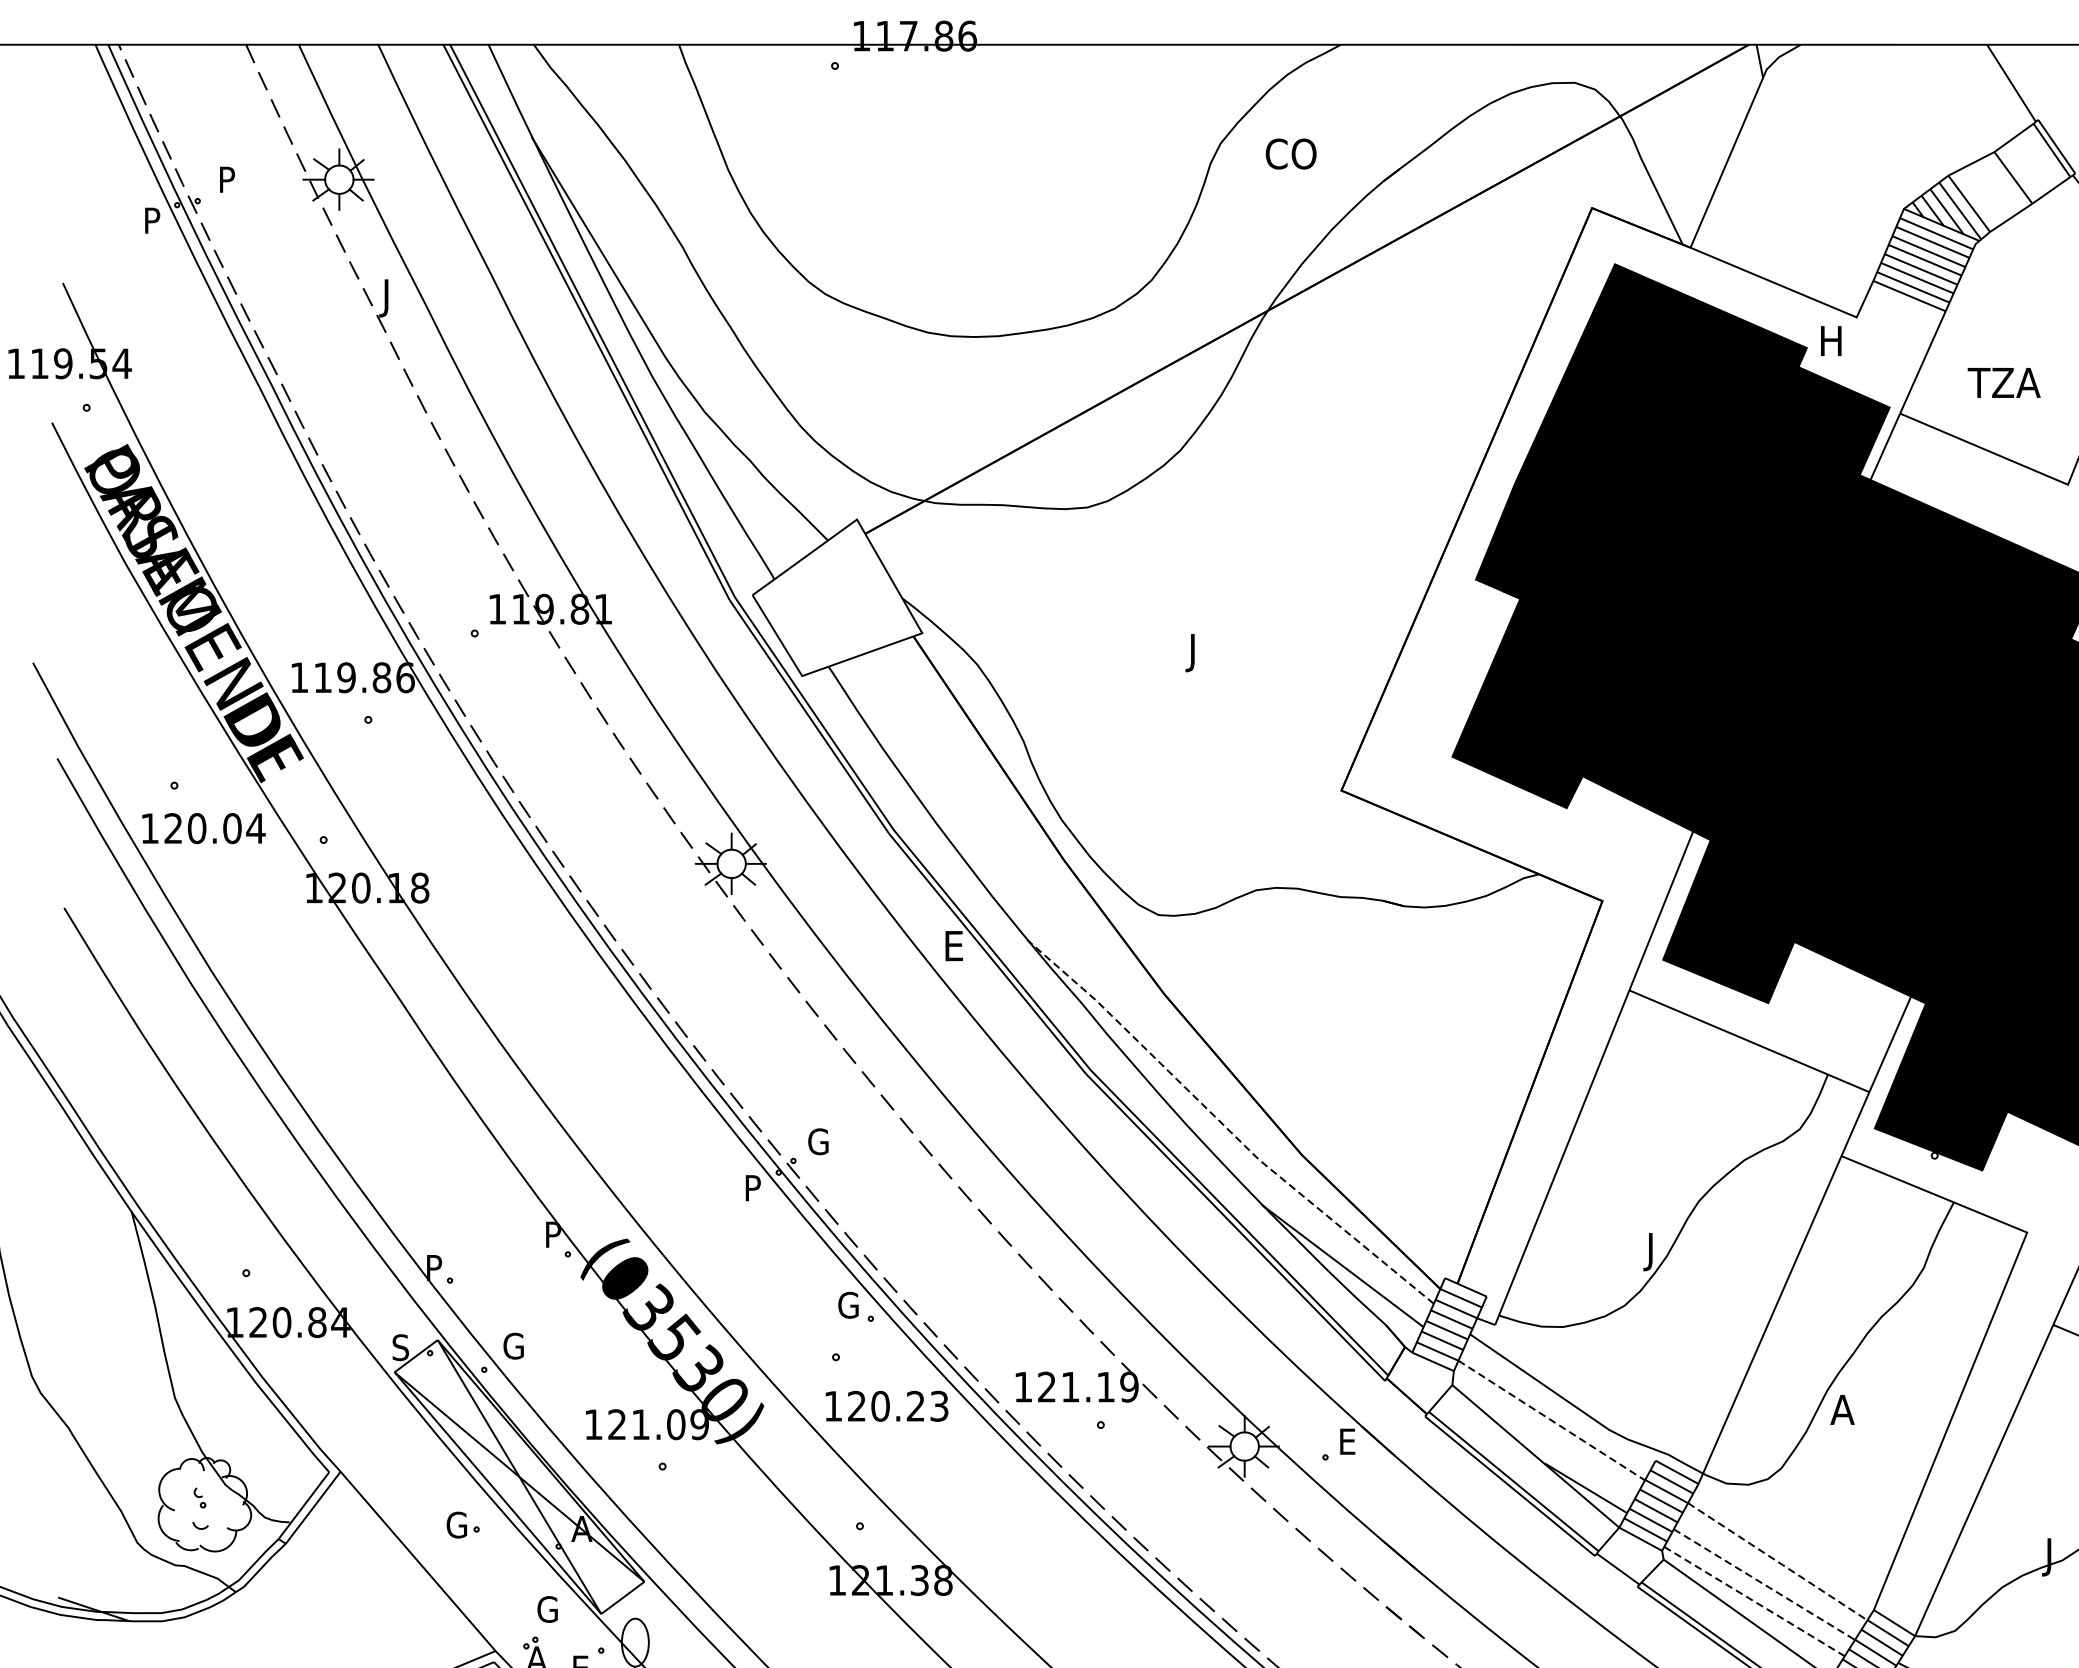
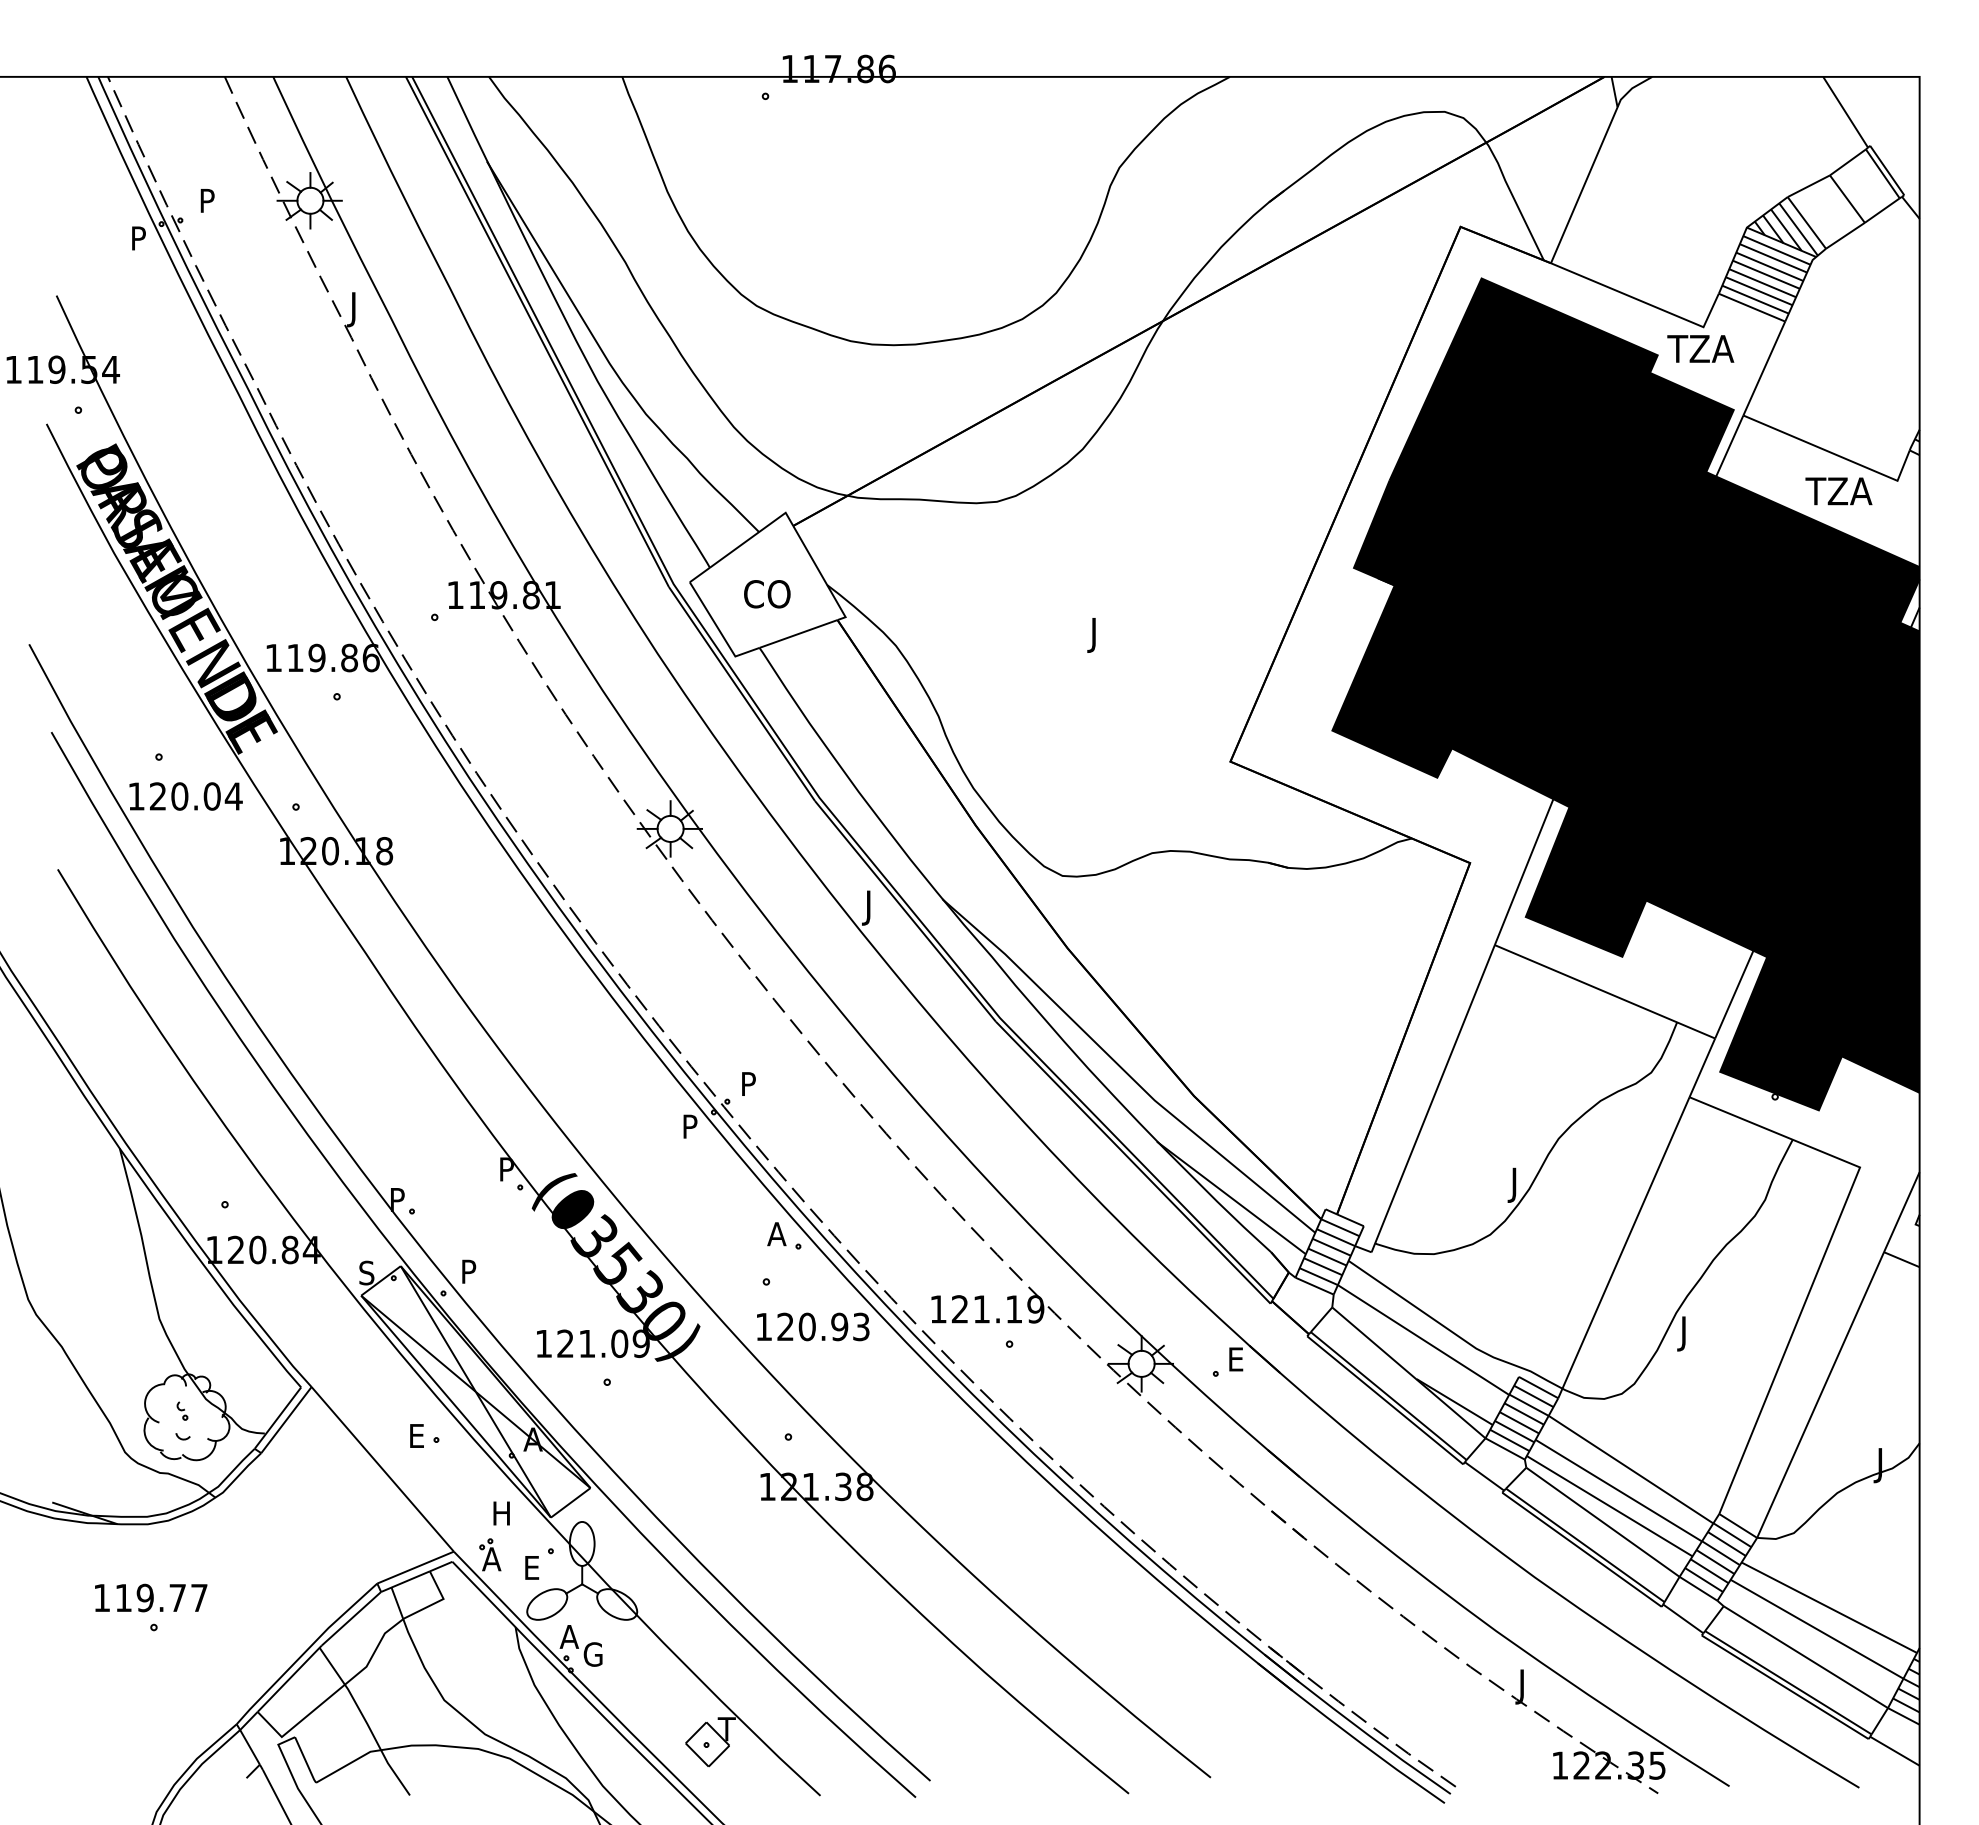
text: (1291, 154) -> (767, 594), moved
text: (1853, 340) -> (1700, 348), H -> TZA
text: (2003, 383) -> (1838, 491), moved
text: (951, 949) -> (872, 907), E -> J
line: (1226, 1126) -> (1124, 1070), dashed -> solid
text: (817, 1141) -> (749, 1083), G -> P
text: (848, 1304) -> (777, 1233), G -> A
text: (513, 1345) -> (470, 1271), G -> P
text: (915, 1405) -> (839, 1326), 120.23 -> 120.93
text: (1841, 1413) -> (1689, 1333), A -> J
line: (1551, 1419) -> (1423, 1339), dashed -> solid
text: (457, 1524) -> (418, 1435), G -> E
line: (1778, 1561) -> (1631, 1469), dashed -> solid
line: (1765, 1584) -> (1619, 1490), dashed -> solid
line: (1754, 1601) -> (1609, 1506), dashed -> solid
text: (547, 1609) -> (501, 1513), G -> H

